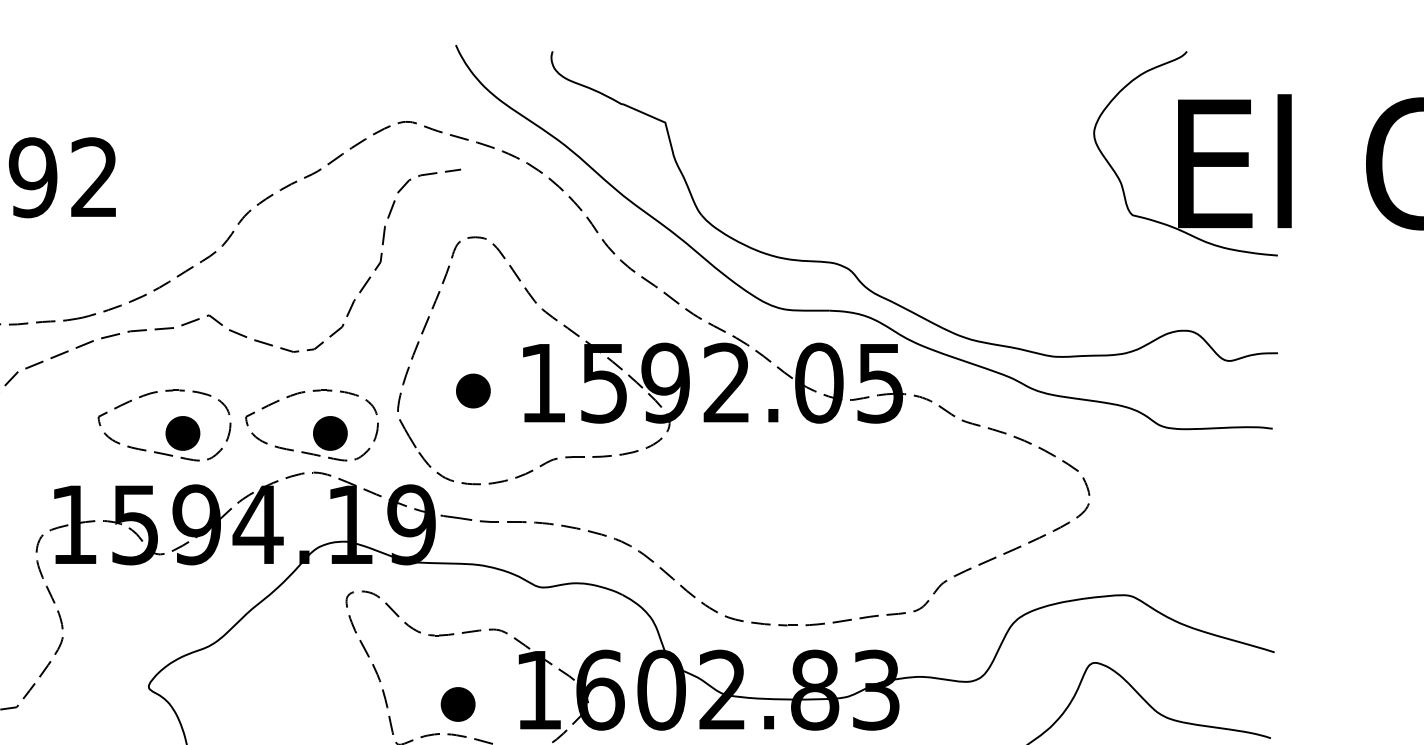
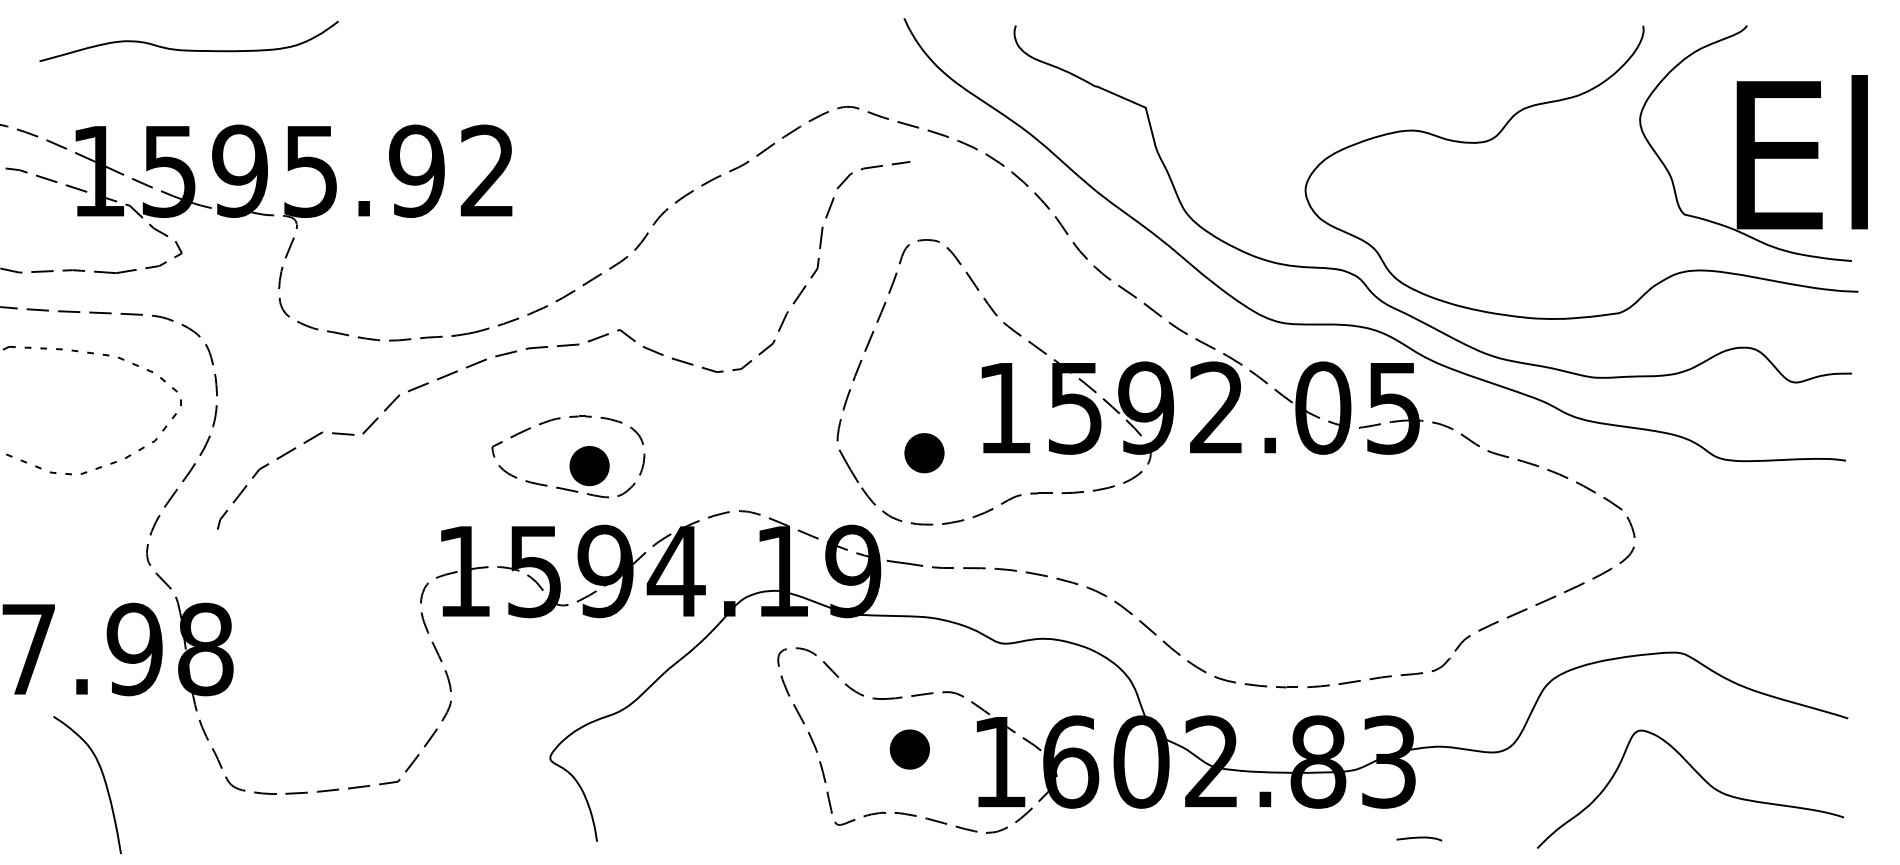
part: (1028, 116) -> (1564, 100), added
part: (473, 391) -> (924, 453), moved
part: (312, 425) -> (738, 456), removed
part: (457, 704) -> (909, 749), moved

